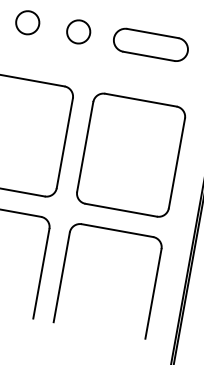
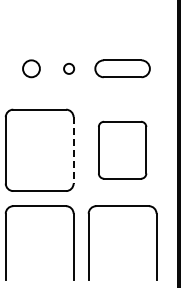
circle: (77, 31) -> (68, 68), size x0.6
line: (64, 143) -> (73, 150), solid -> dashed
part: (131, 153) -> (122, 149), size x0.7

